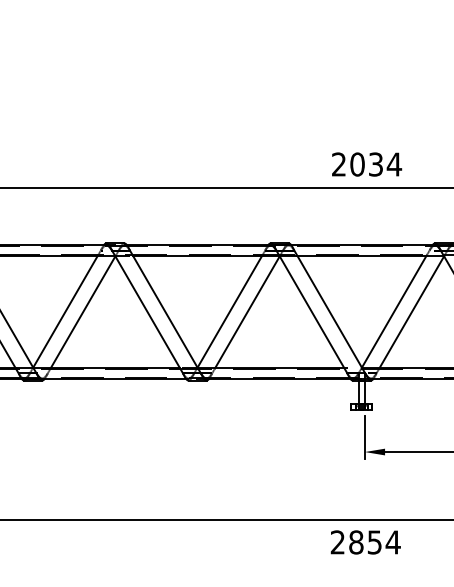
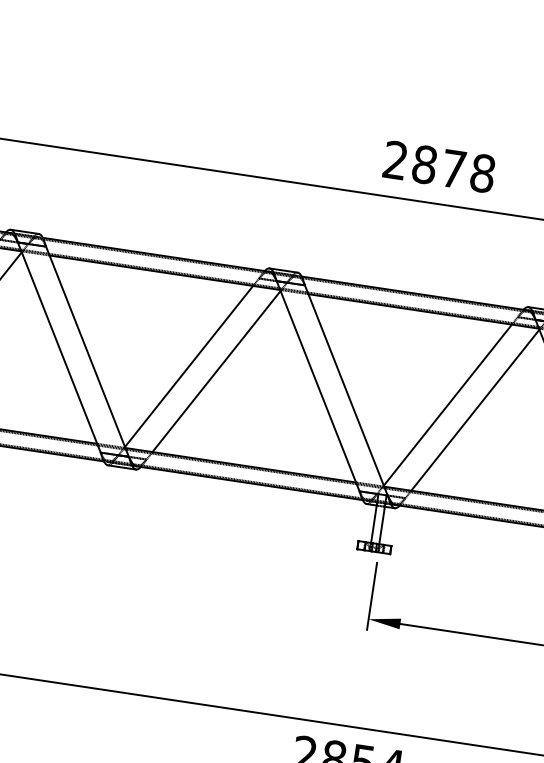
text: (376, 164) -> (454, 169), 2034 -> 2878

